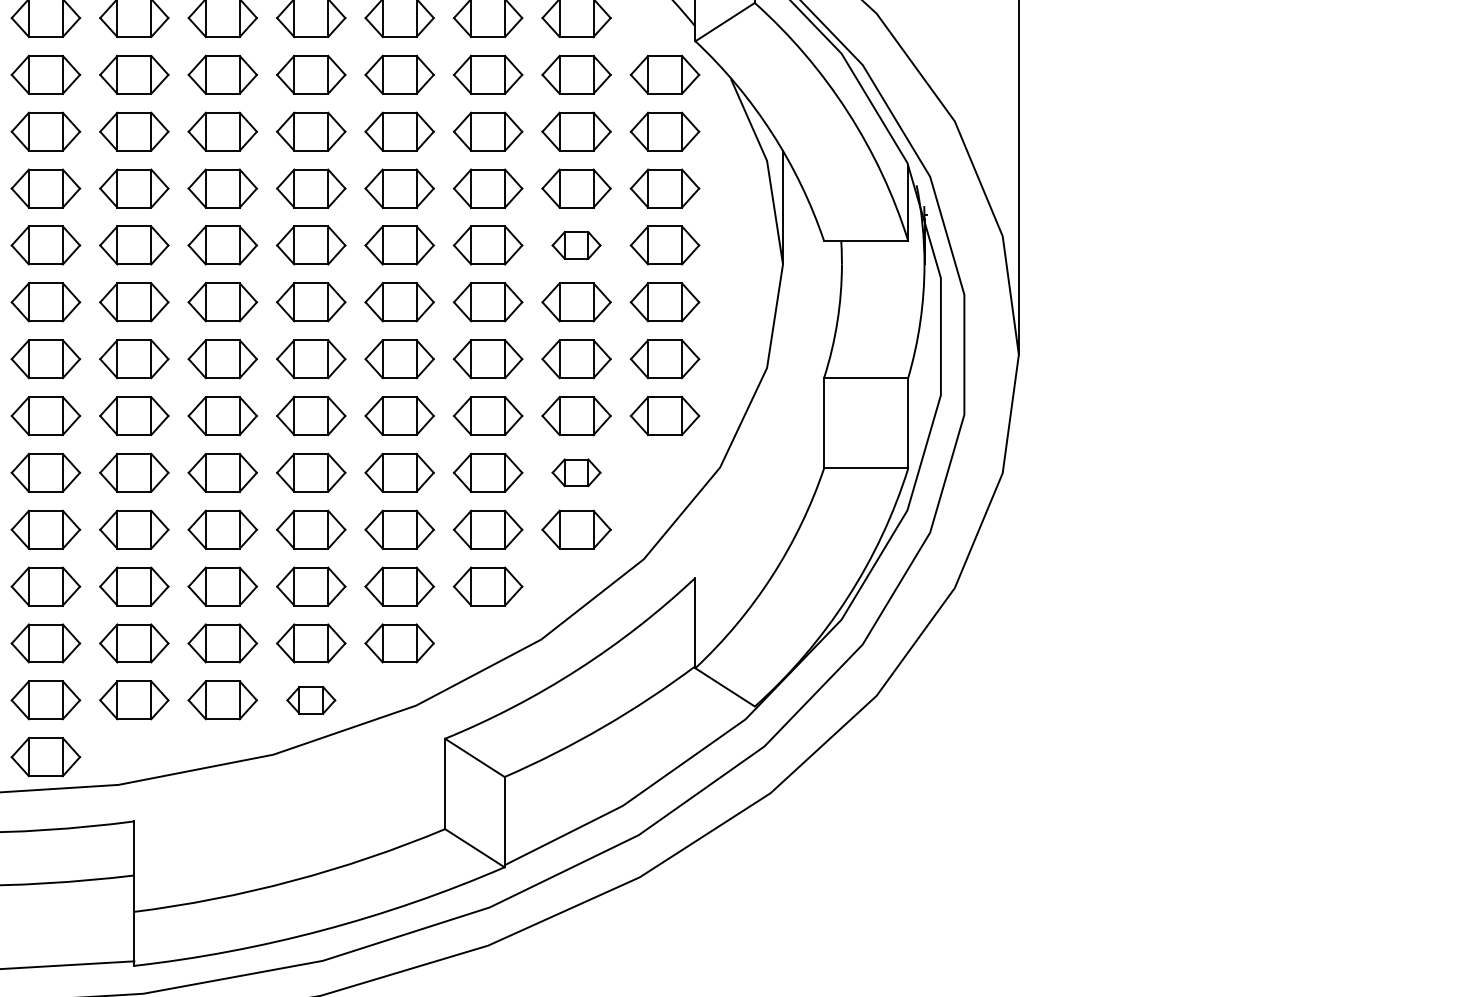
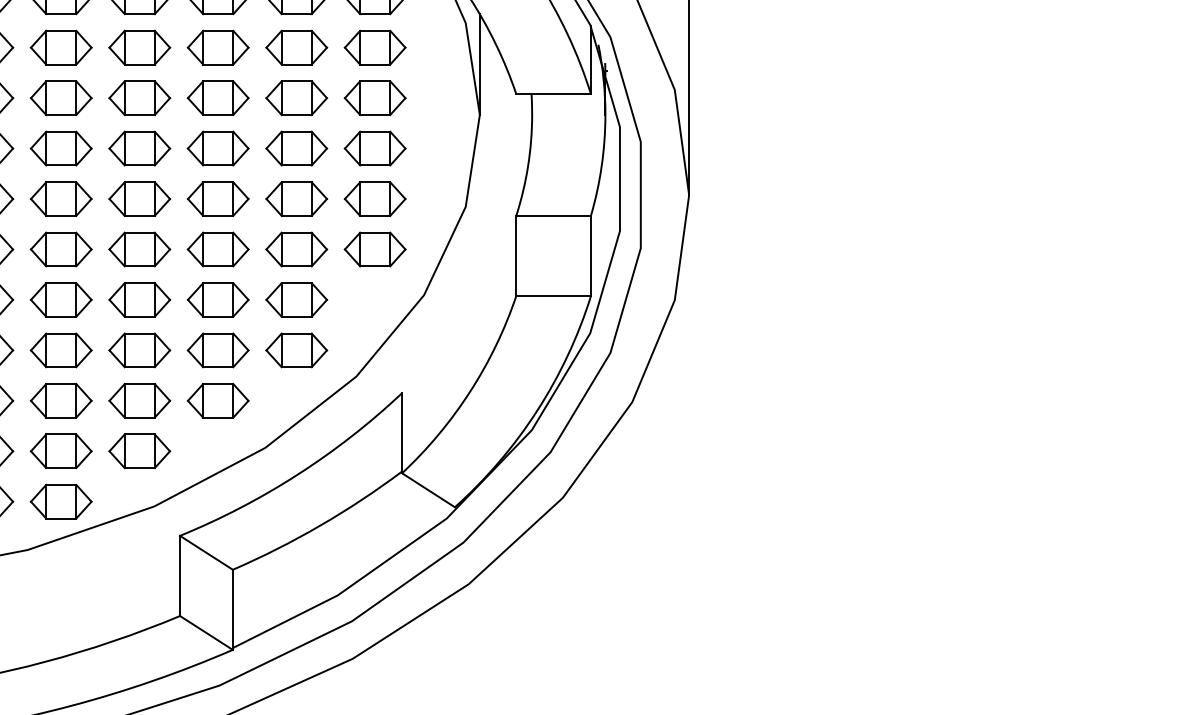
part: (576, 245) -> (296, 98), size x1.43
part: (576, 472) -> (296, 299), size x1.43
part: (311, 700) -> (61, 501), size x1.43

